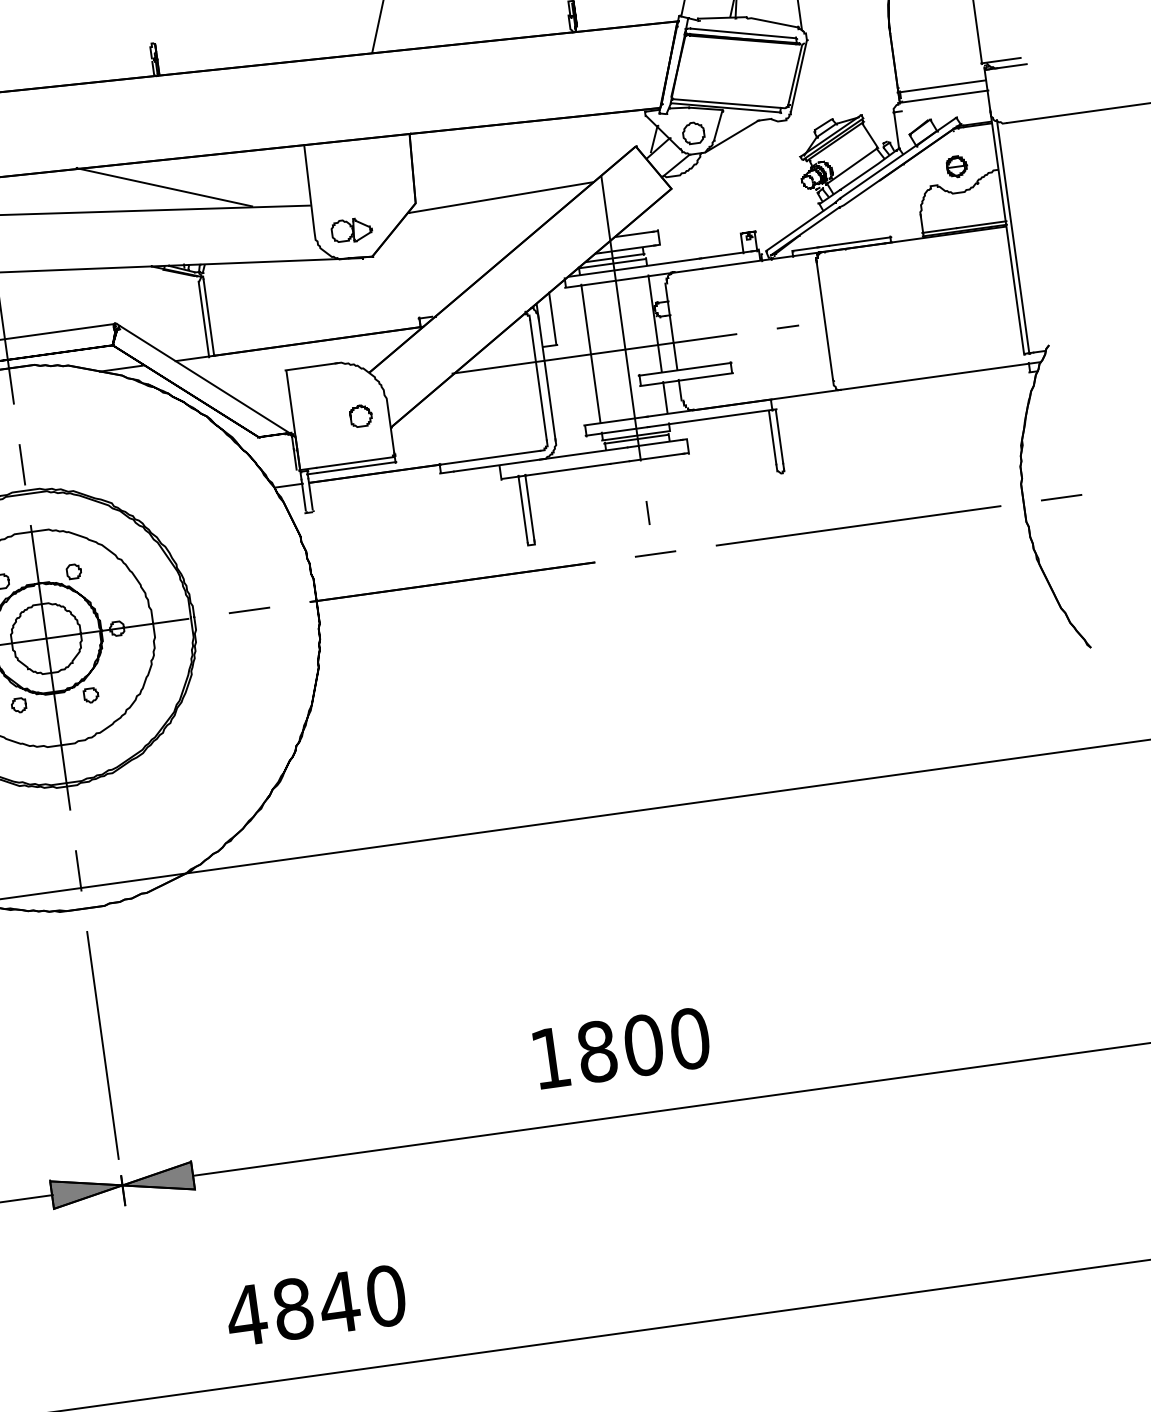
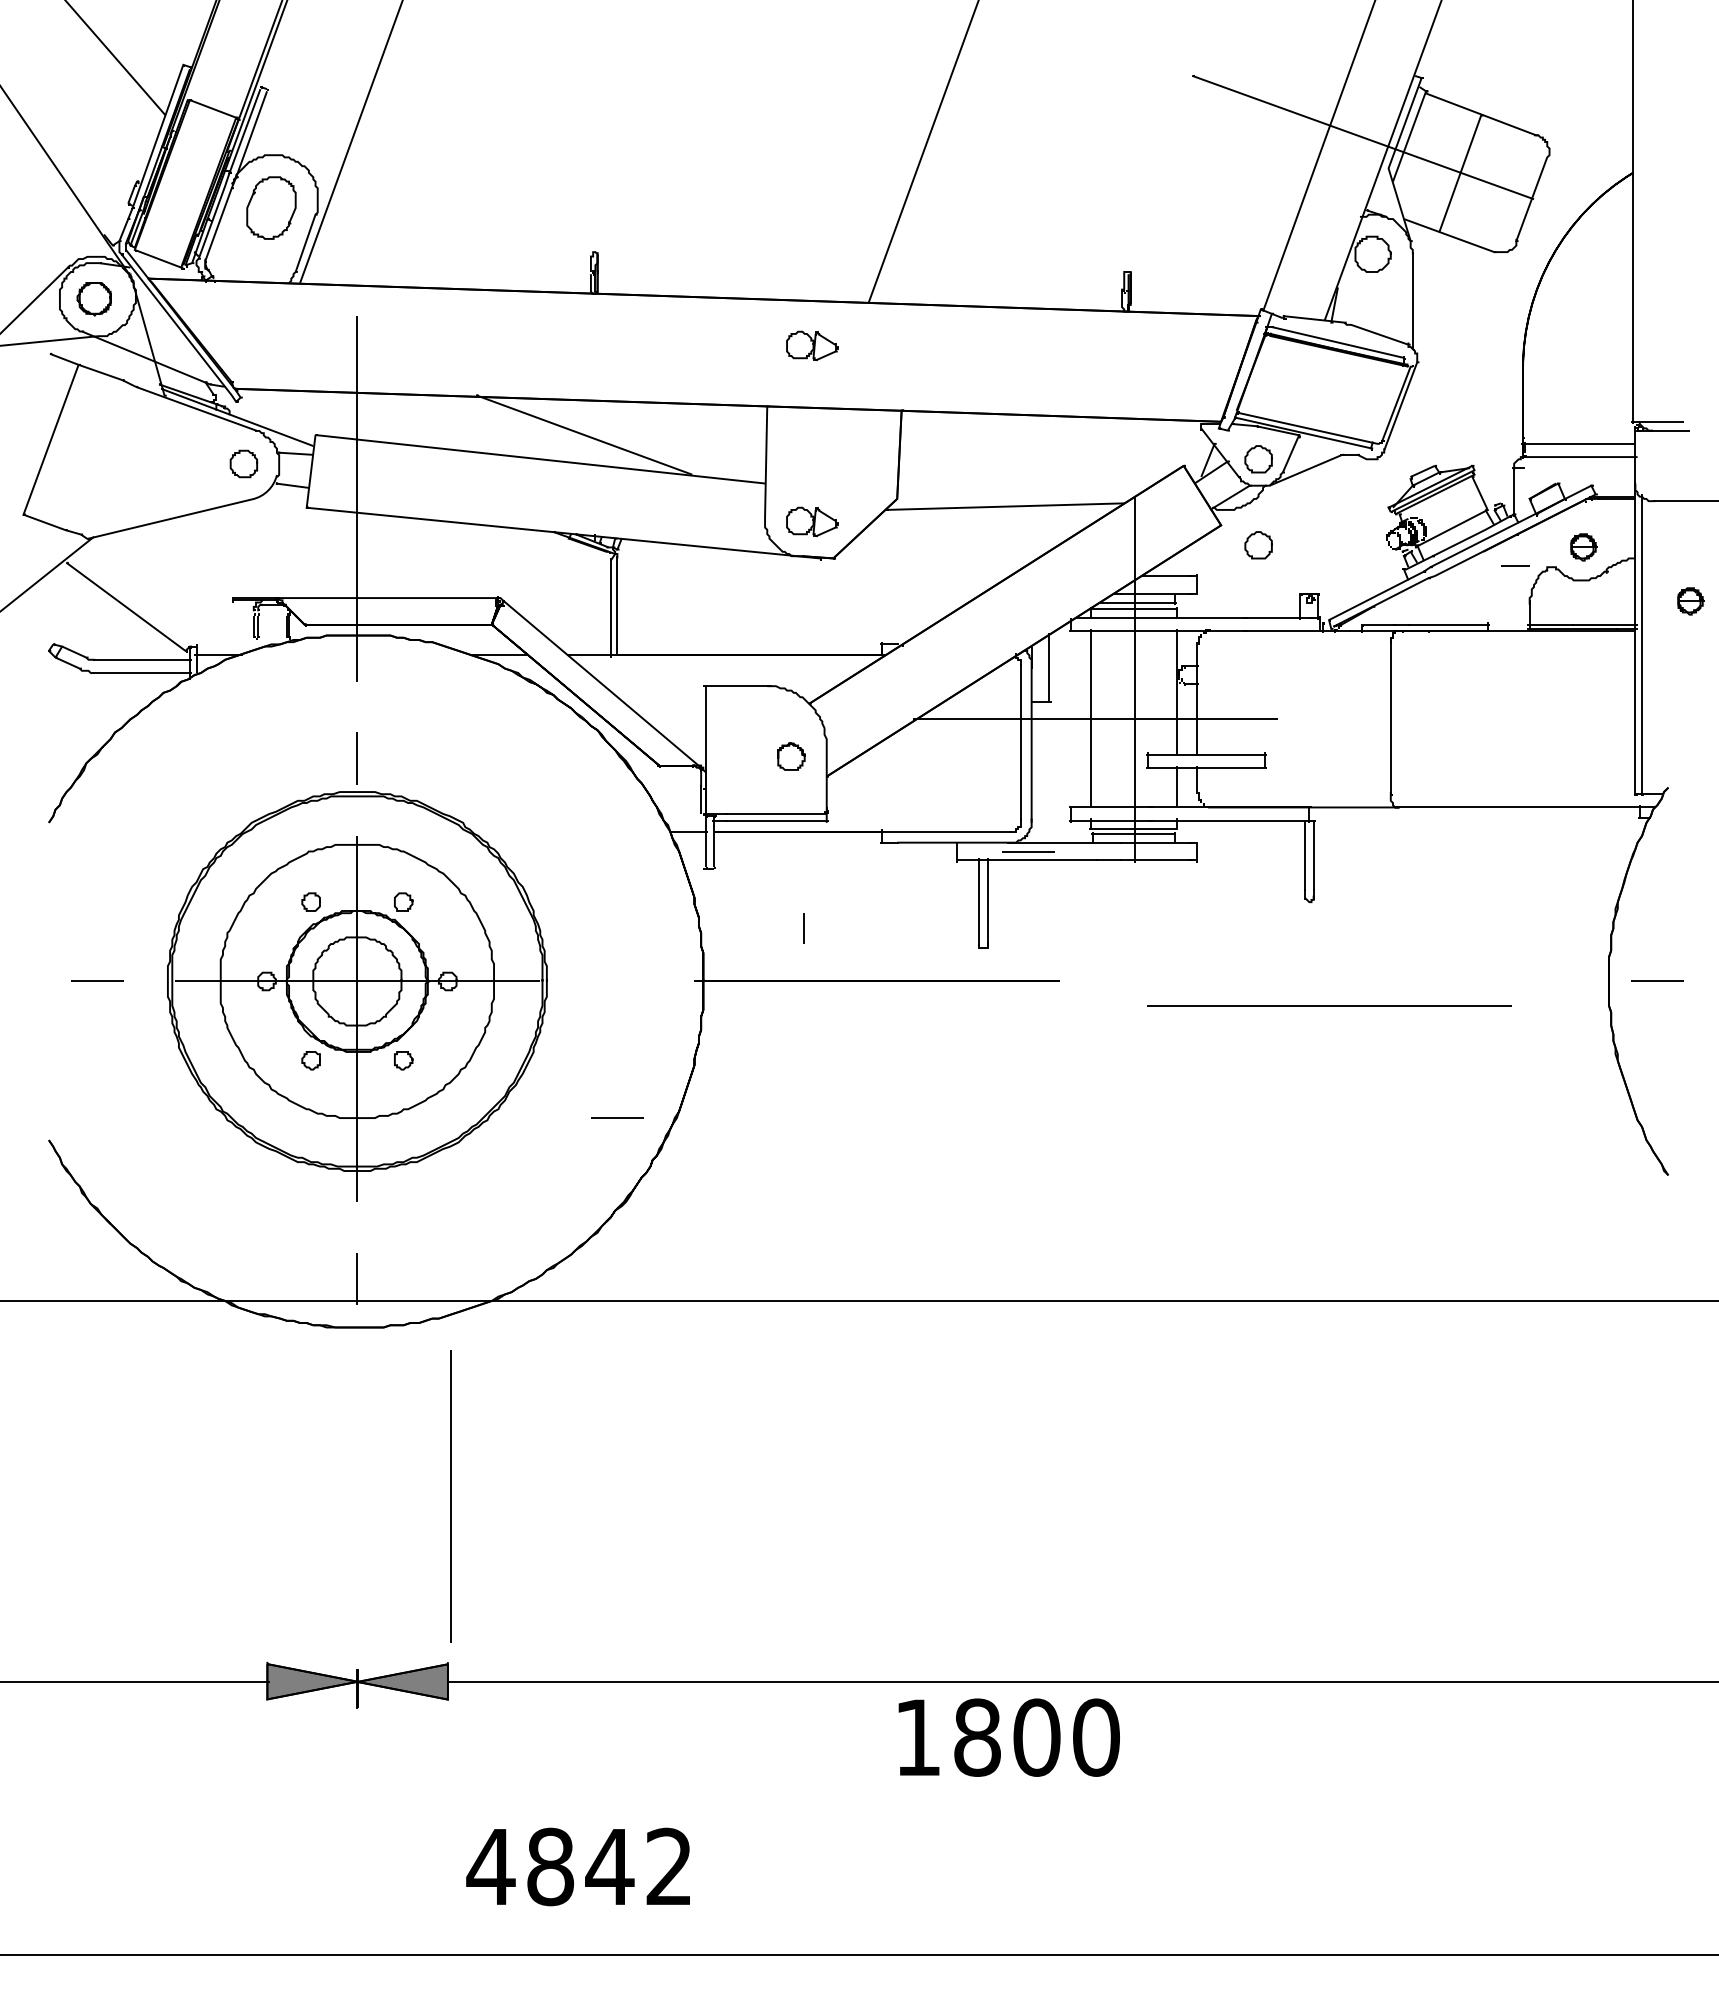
part: (332, 92) -> (812, 345), added
curve: (698, 193) -> (1254, 535), added
part: (1046, 197) -> (1690, 601), added
line: (787, 326) -> (1515, 565), moved
line: (647, 513) -> (803, 928), moved
line: (858, 525) -> (1329, 1005), moved
line: (655, 553) -> (1028, 851), moved
line: (249, 609) -> (617, 1117), moved
line: (102, 1045) -> (450, 1496), moved
text: (621, 1048) -> (1008, 1737), moved
text: (386, 1295) -> (669, 1866), 4840 -> 4842

